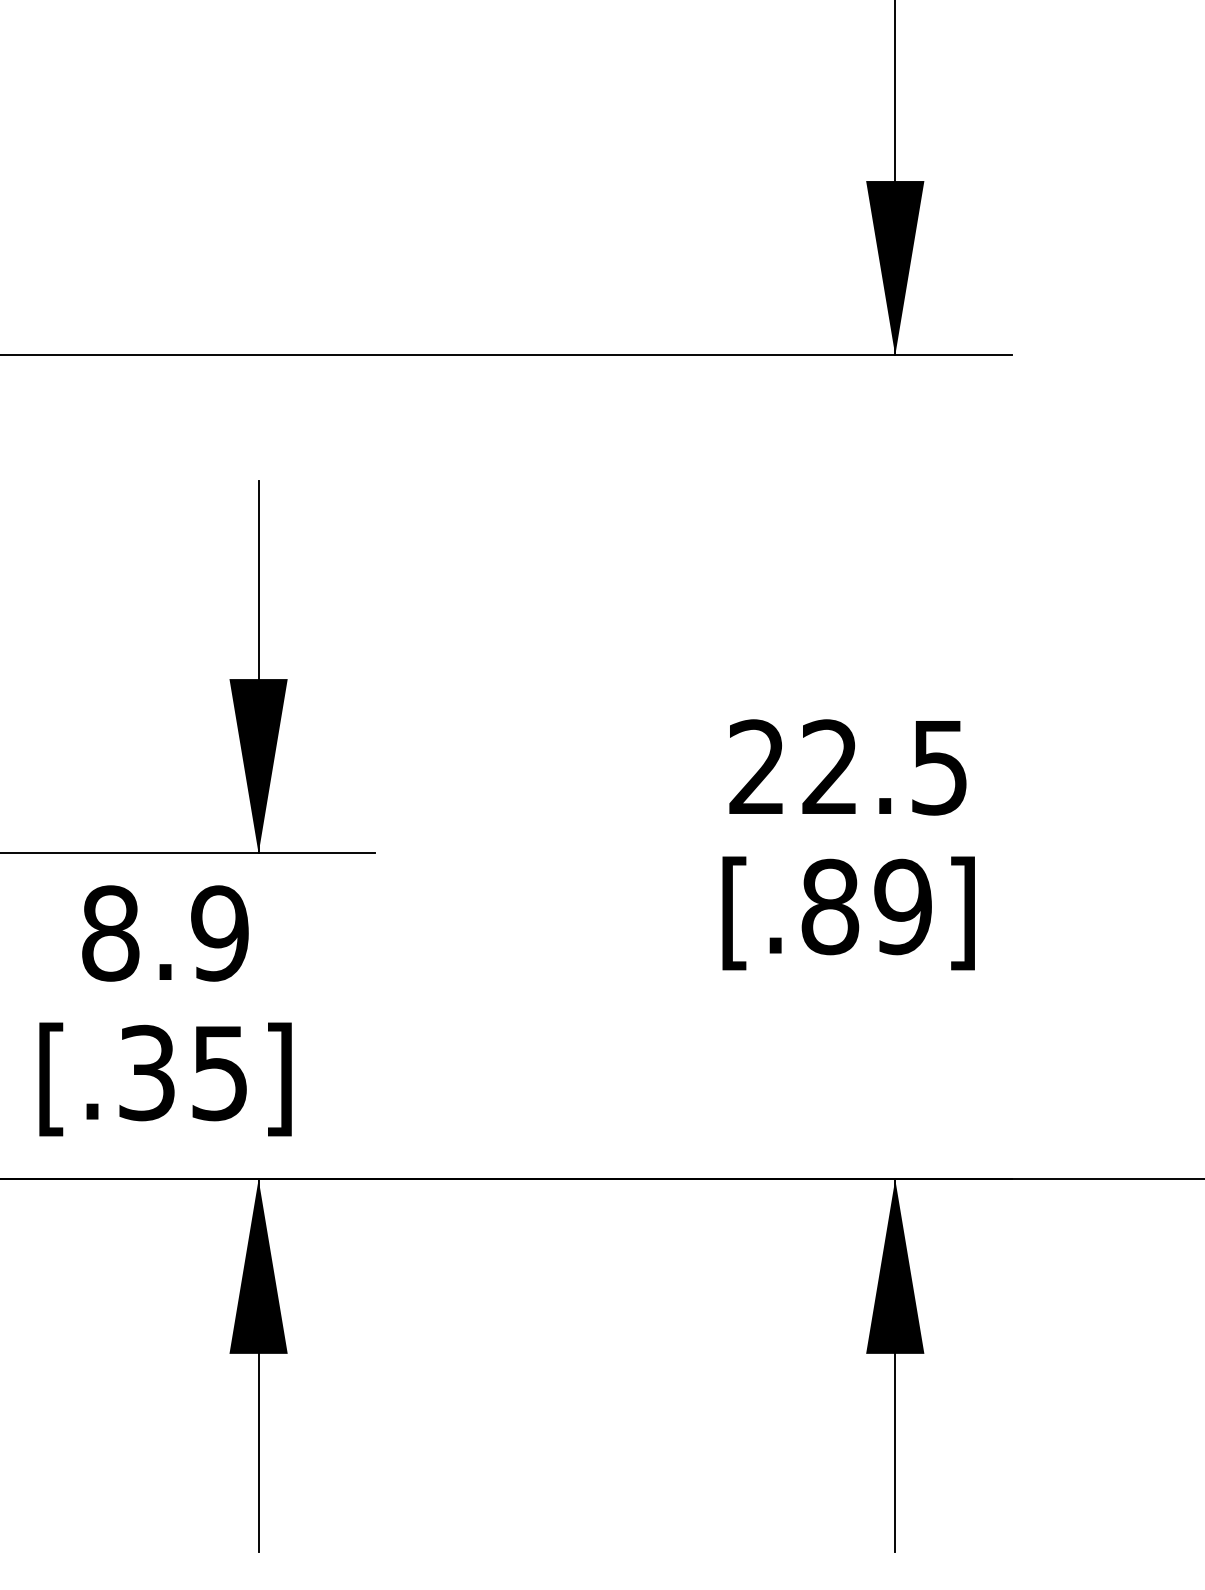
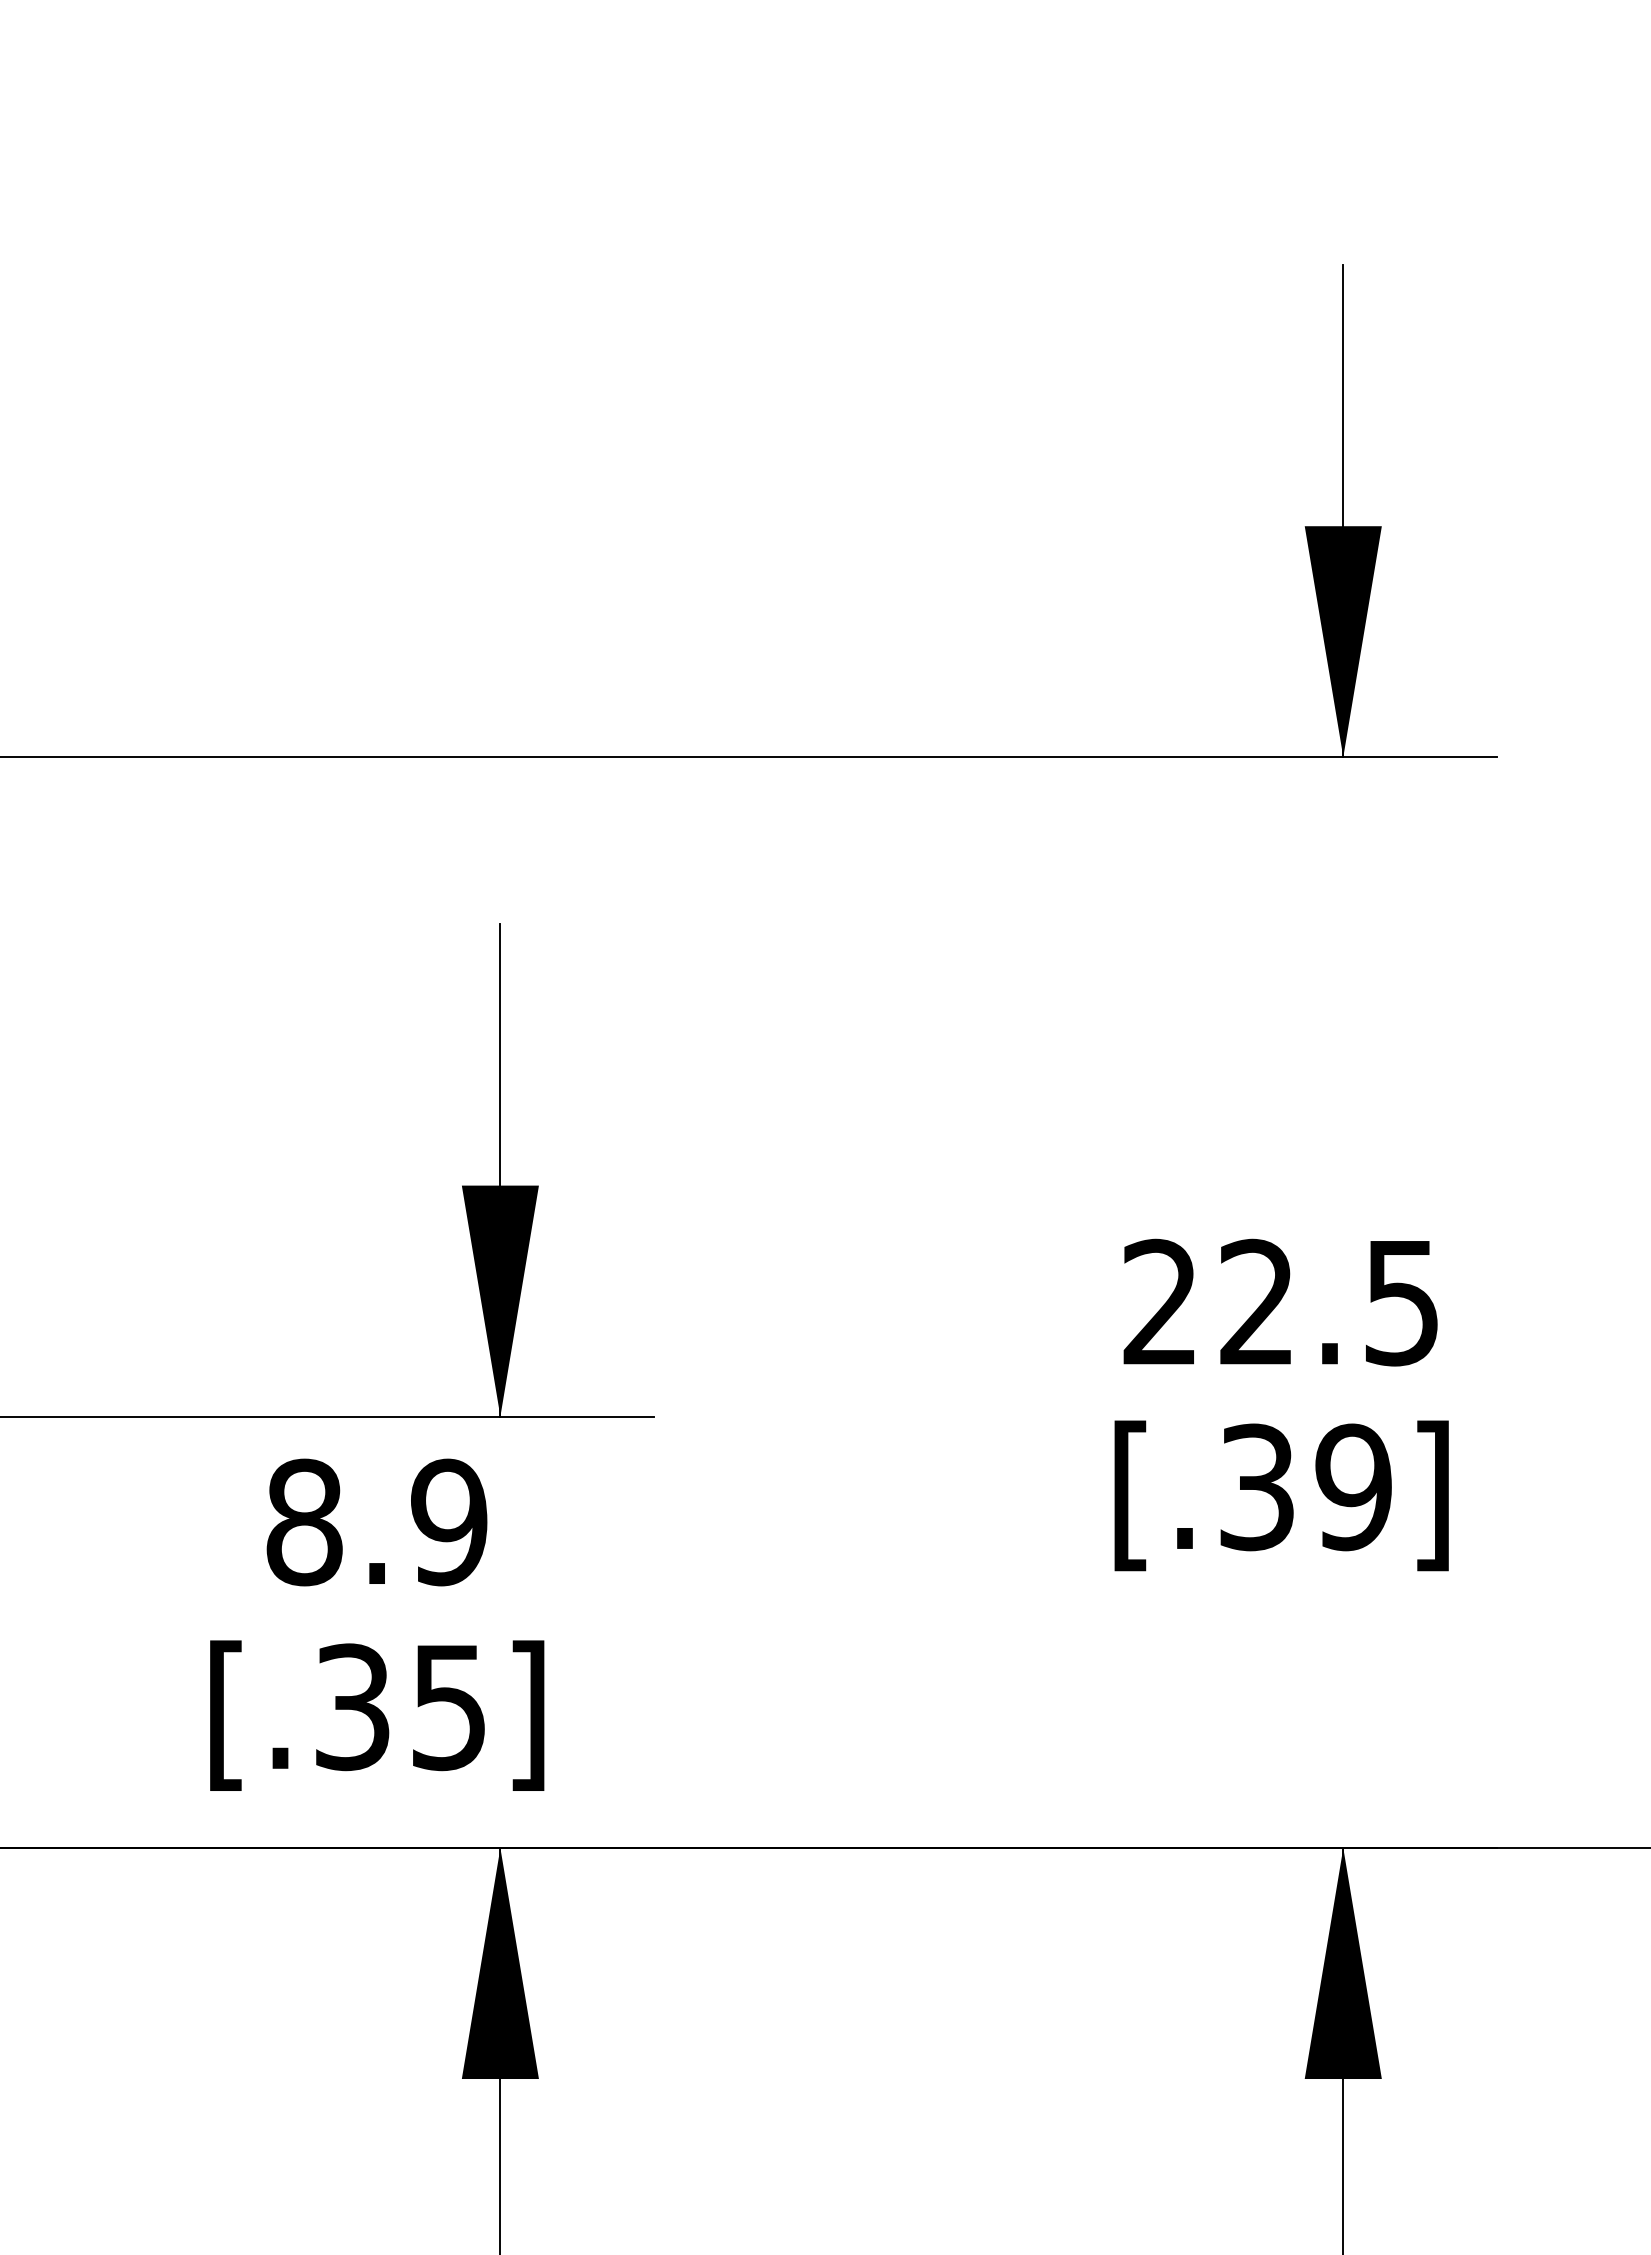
text: (830, 907) -> (1257, 1487), [.89] -> [.39]

